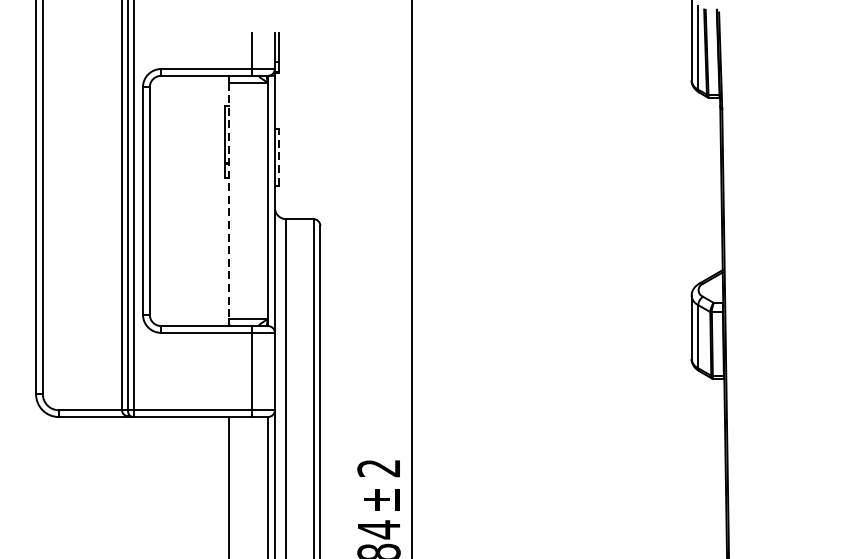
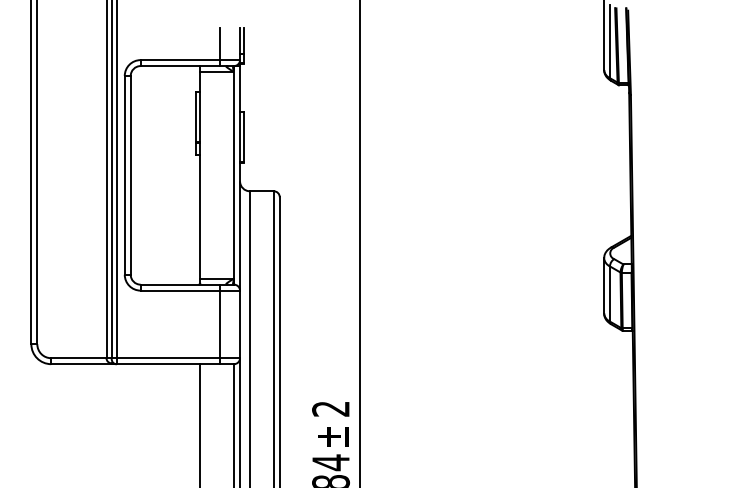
line: (279, 157) -> (244, 137), dashed -> solid
line: (229, 201) -> (200, 175), dashed -> solid

